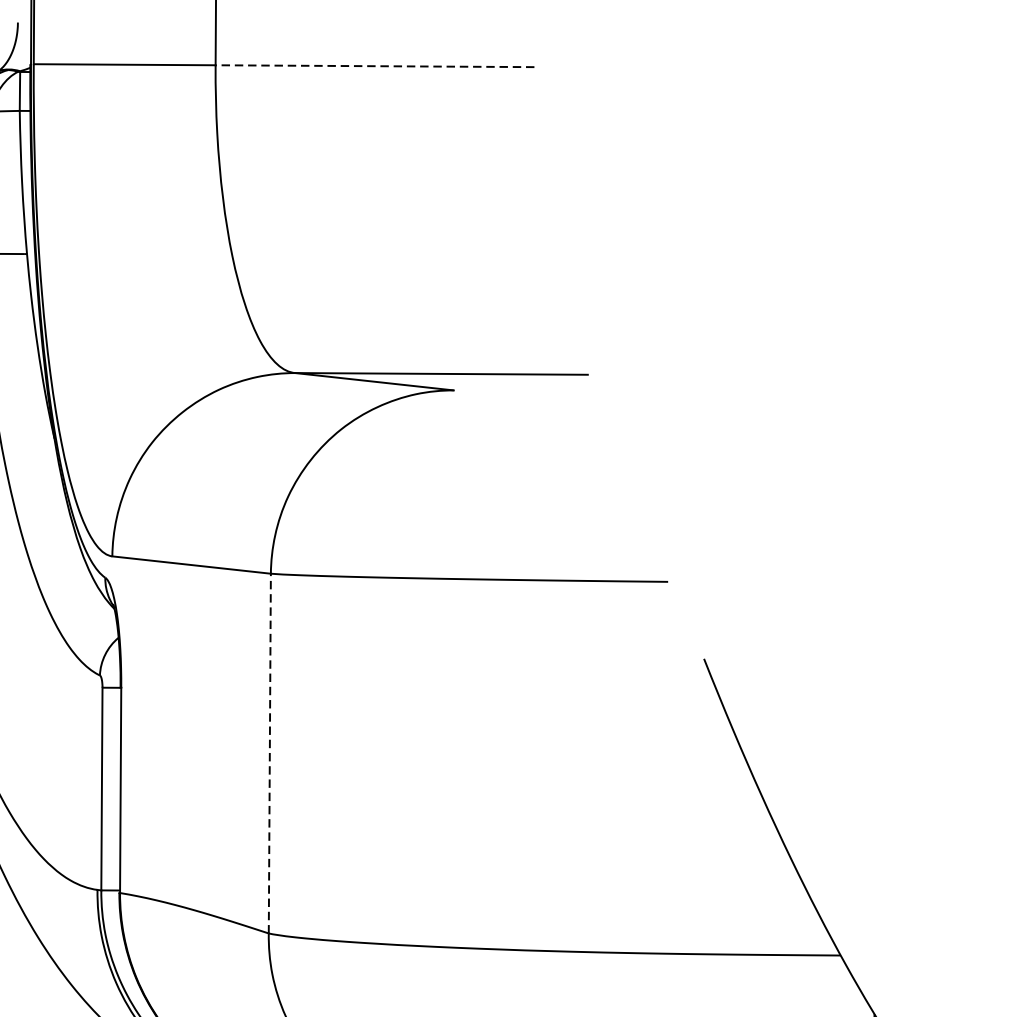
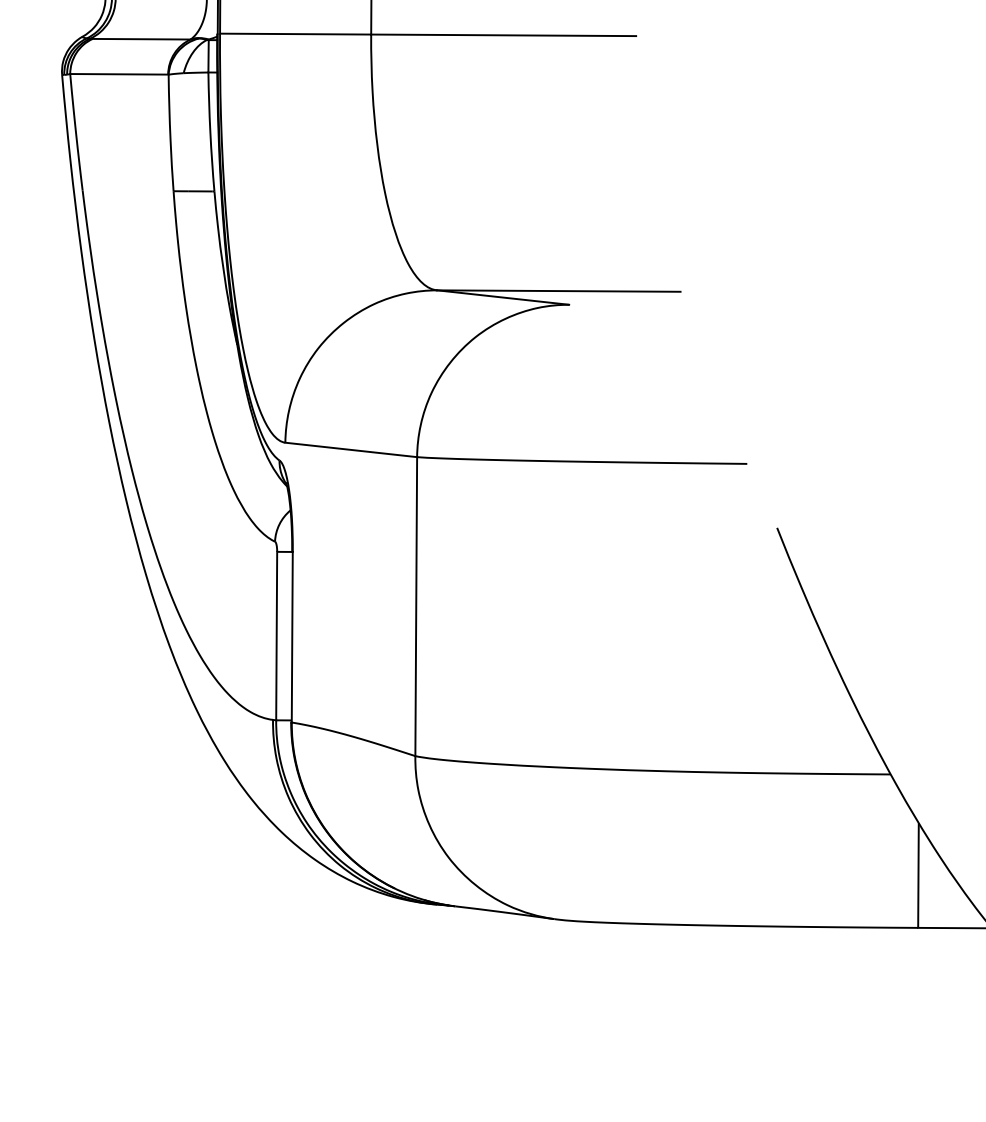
line: (374, 66) -> (503, 35), dashed -> solid
line: (270, 753) -> (416, 606), dashed -> solid

